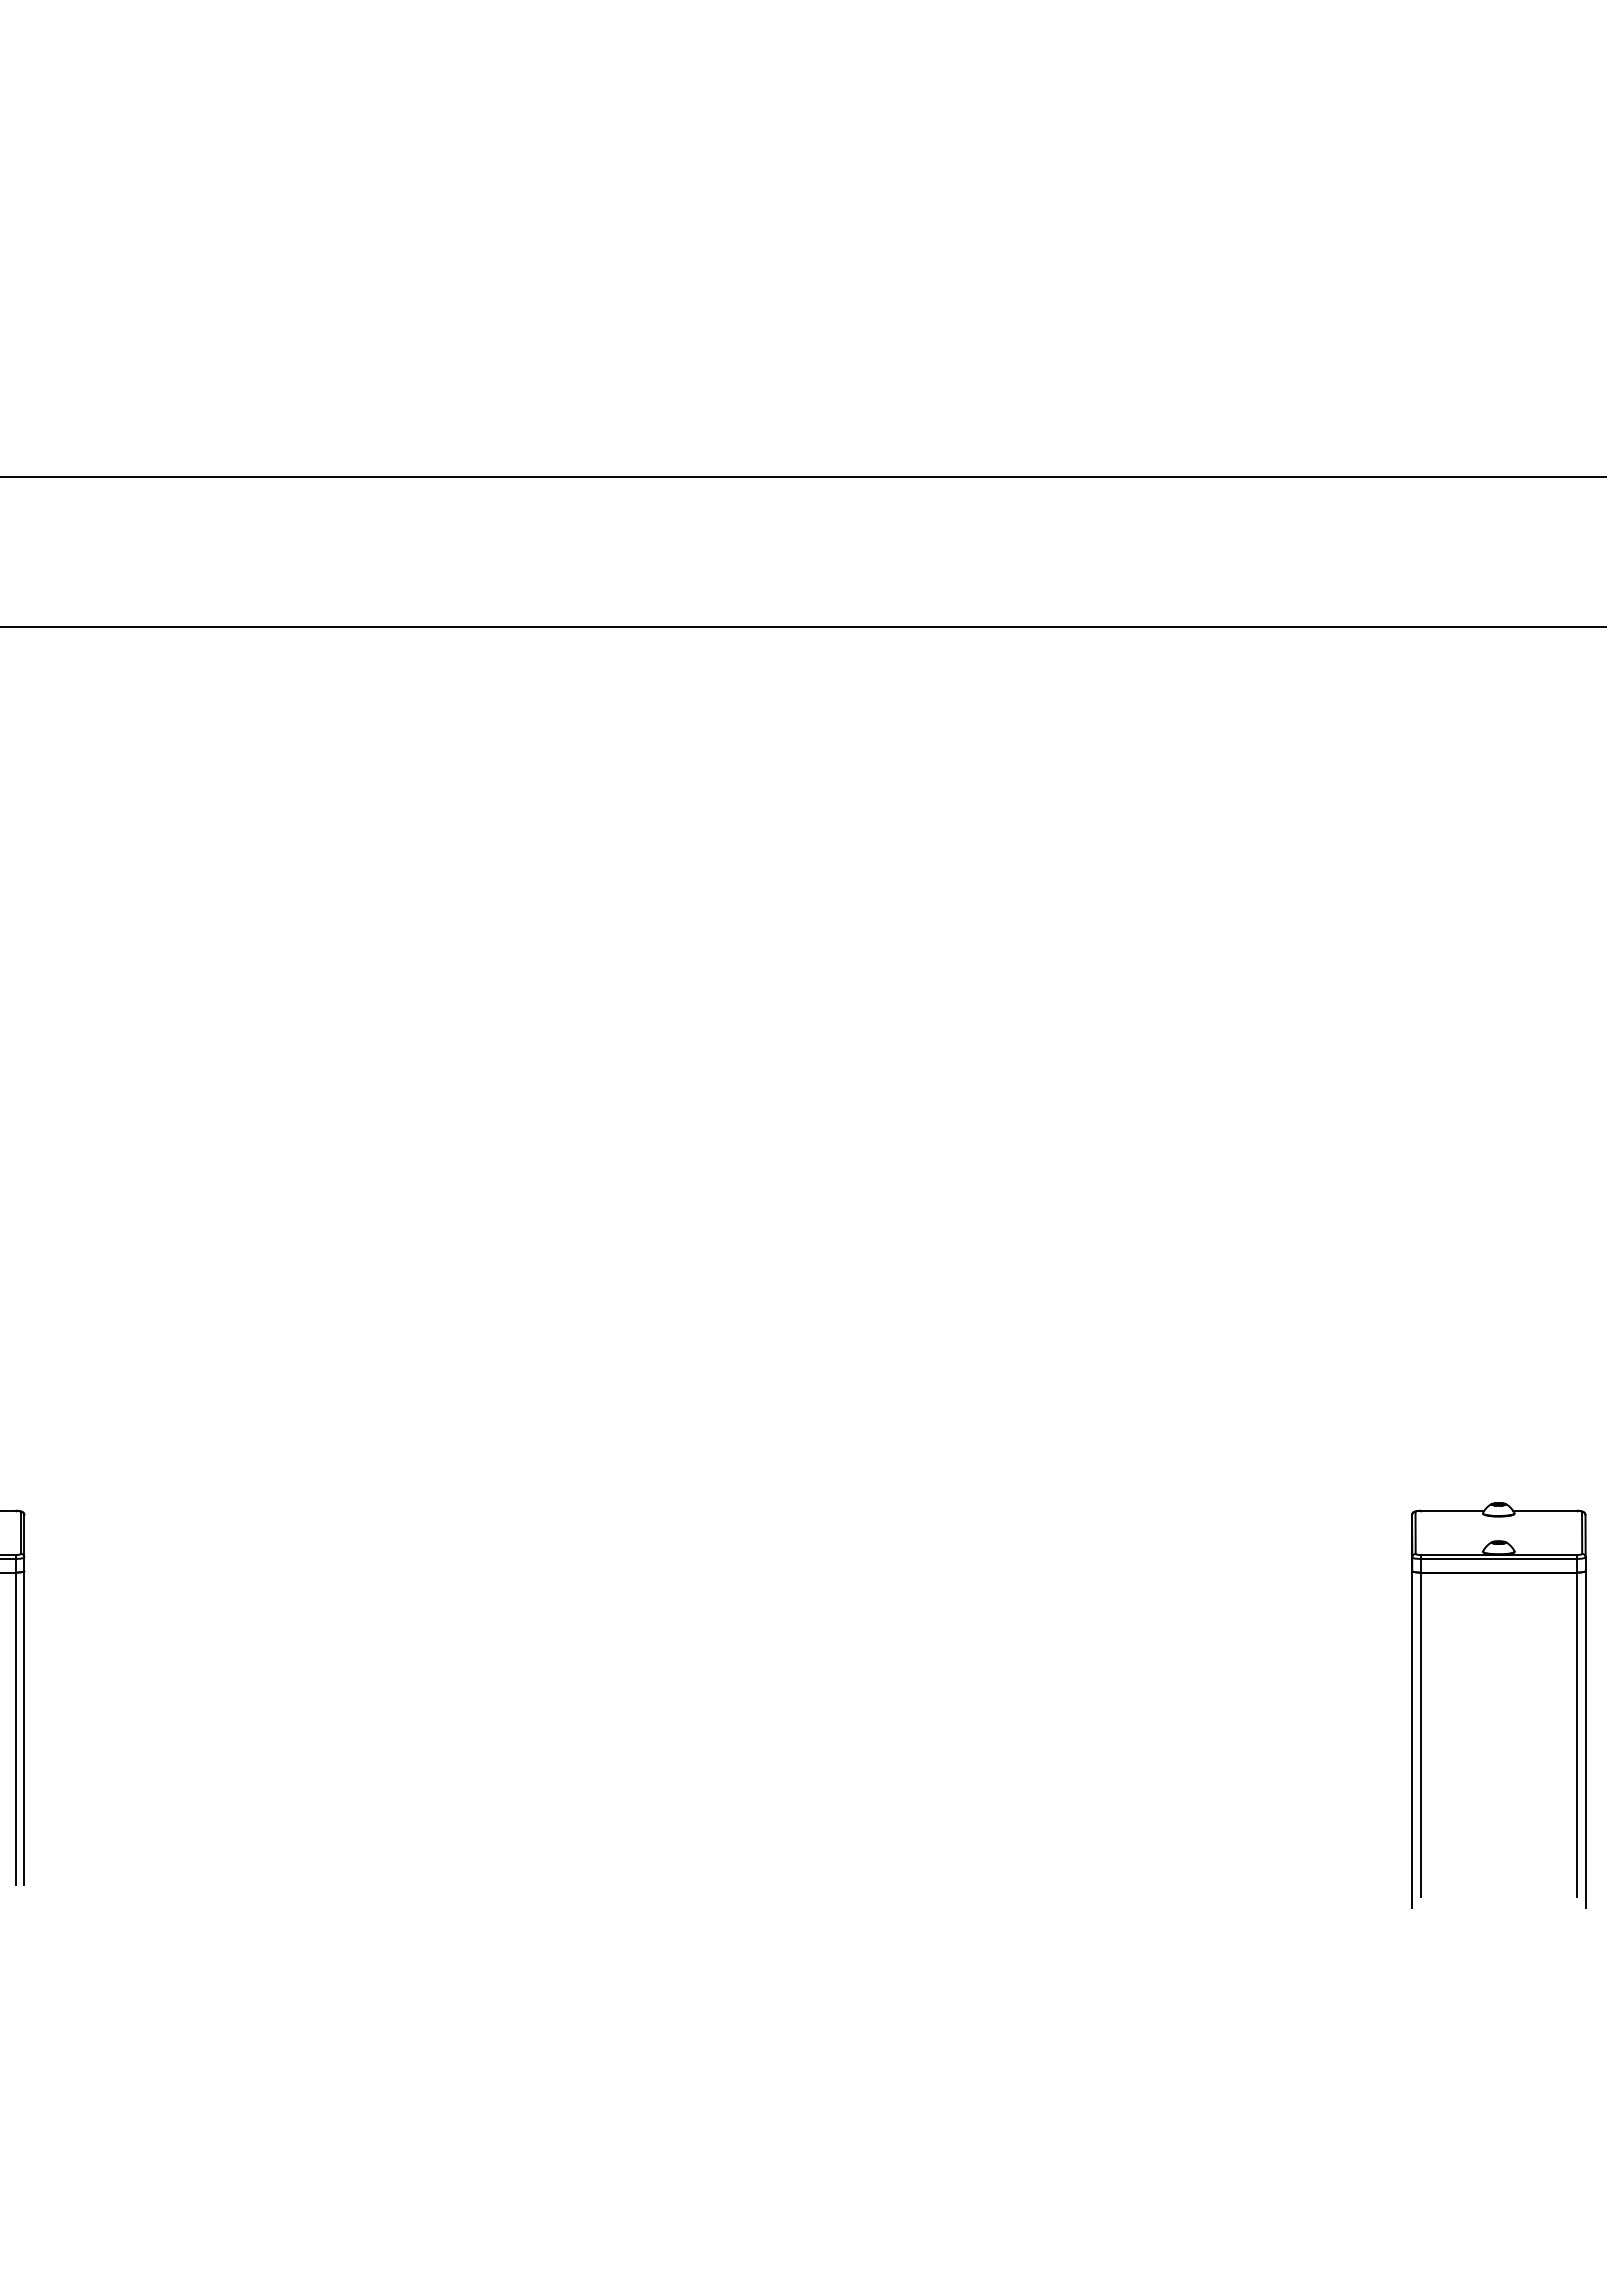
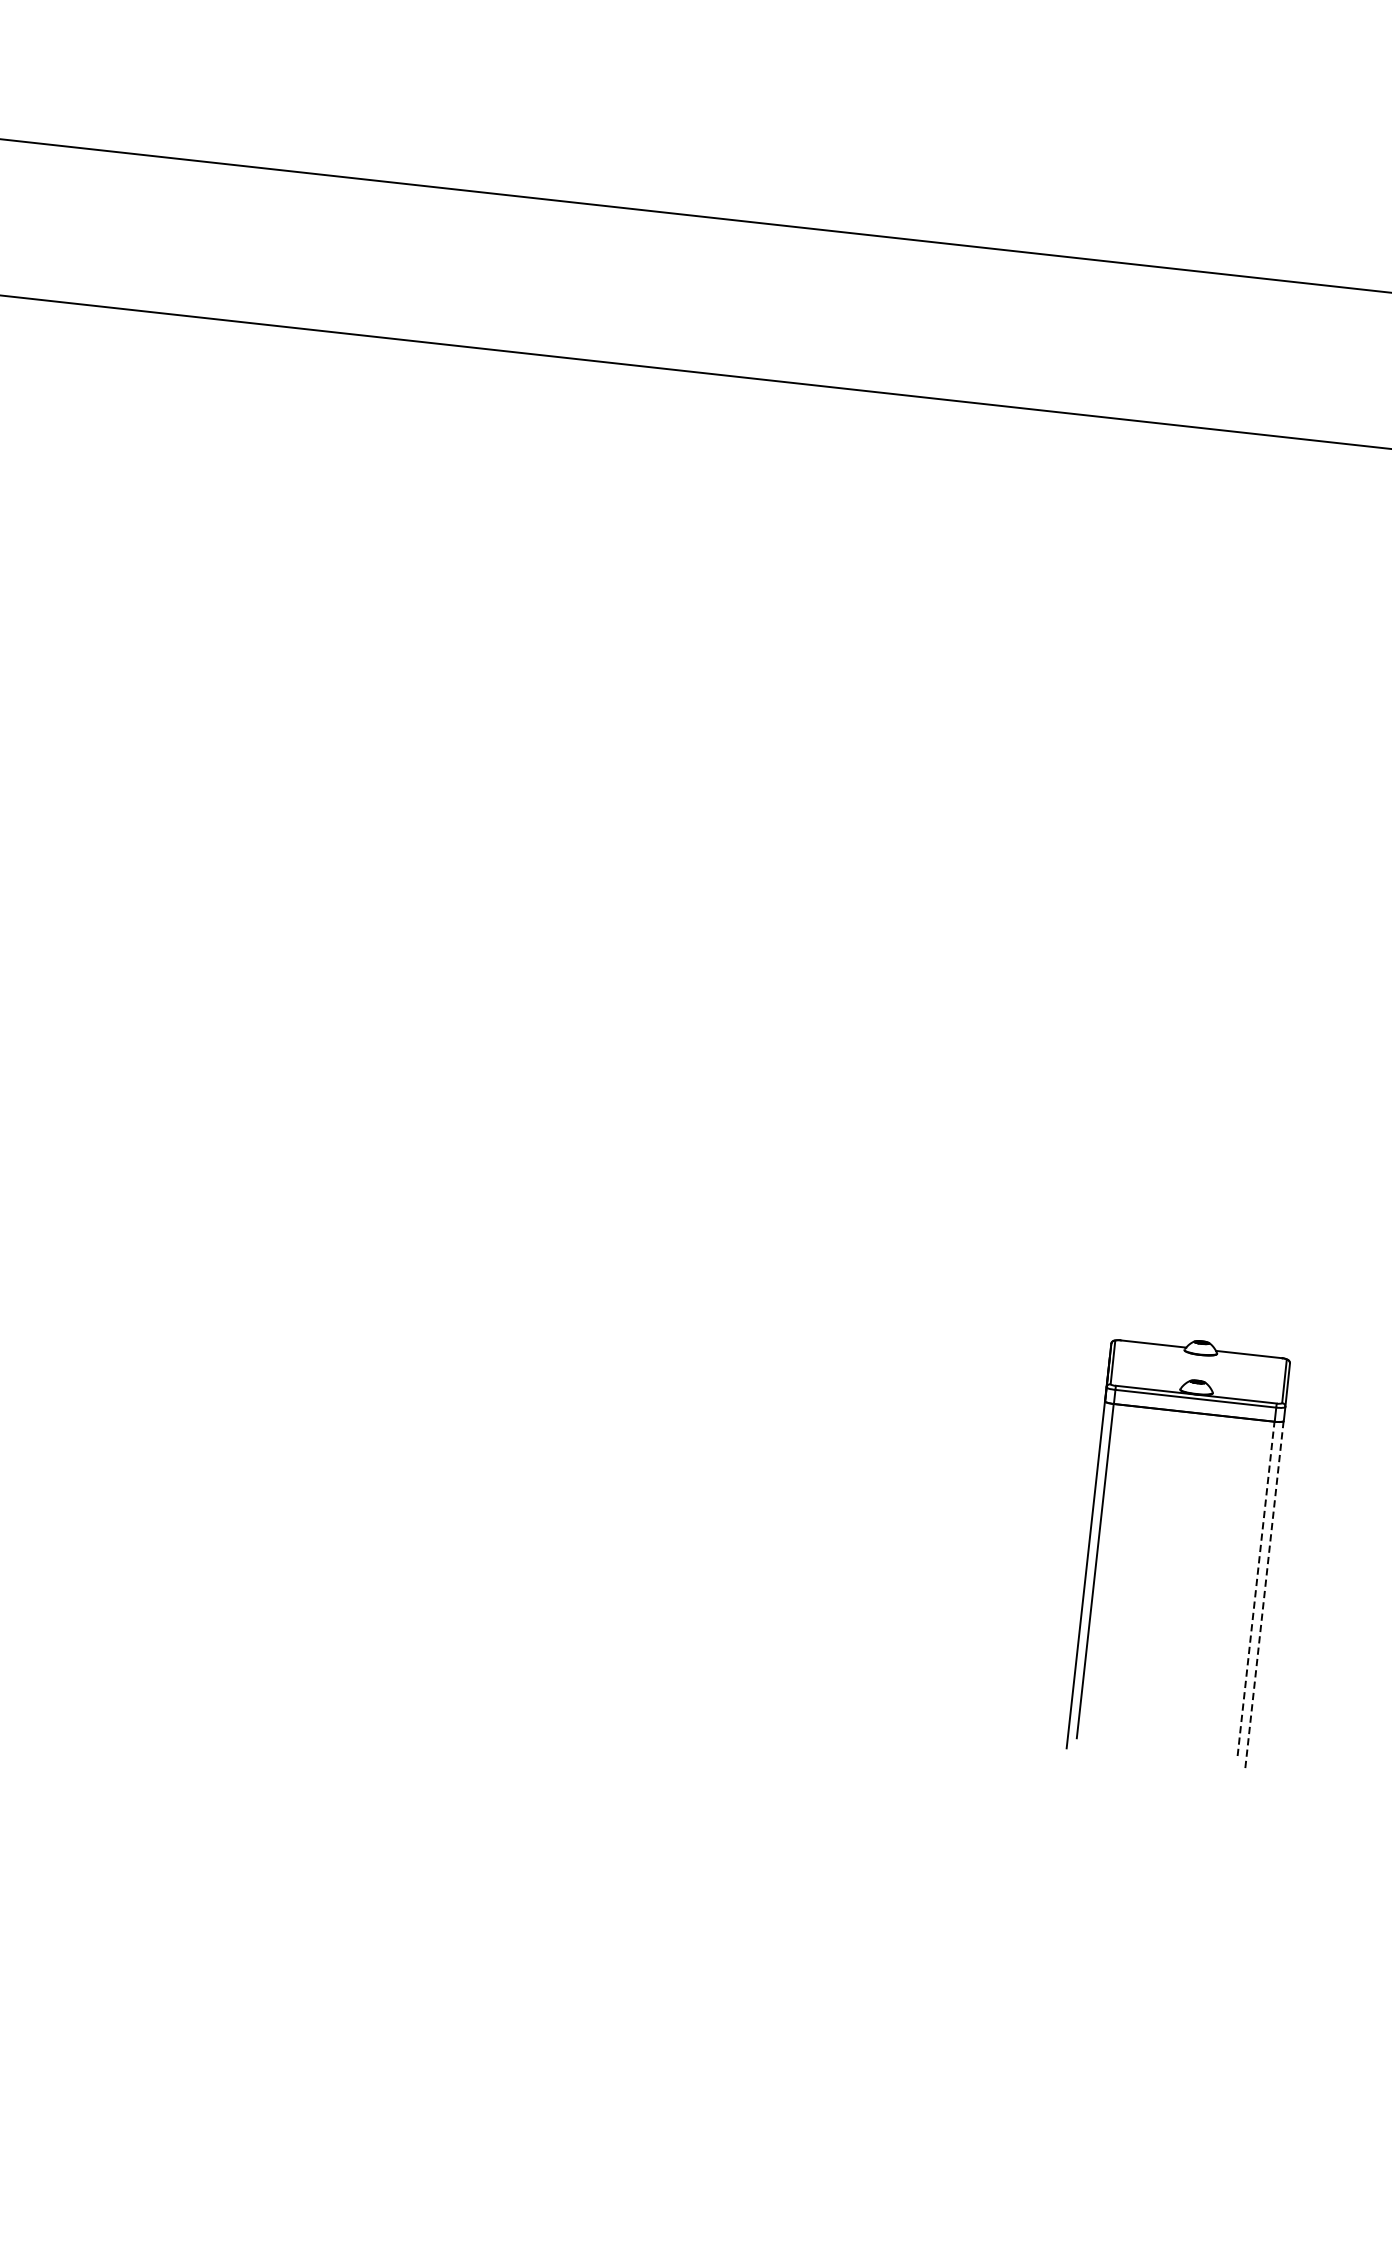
line: (1576, 1734) -> (1255, 1588), solid -> dashed
line: (1585, 1739) -> (1264, 1594), solid -> dashed

